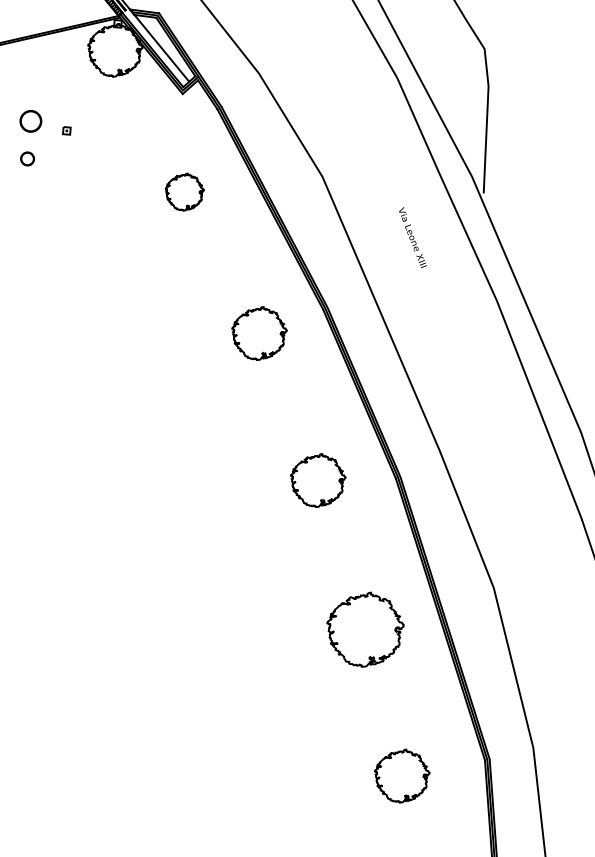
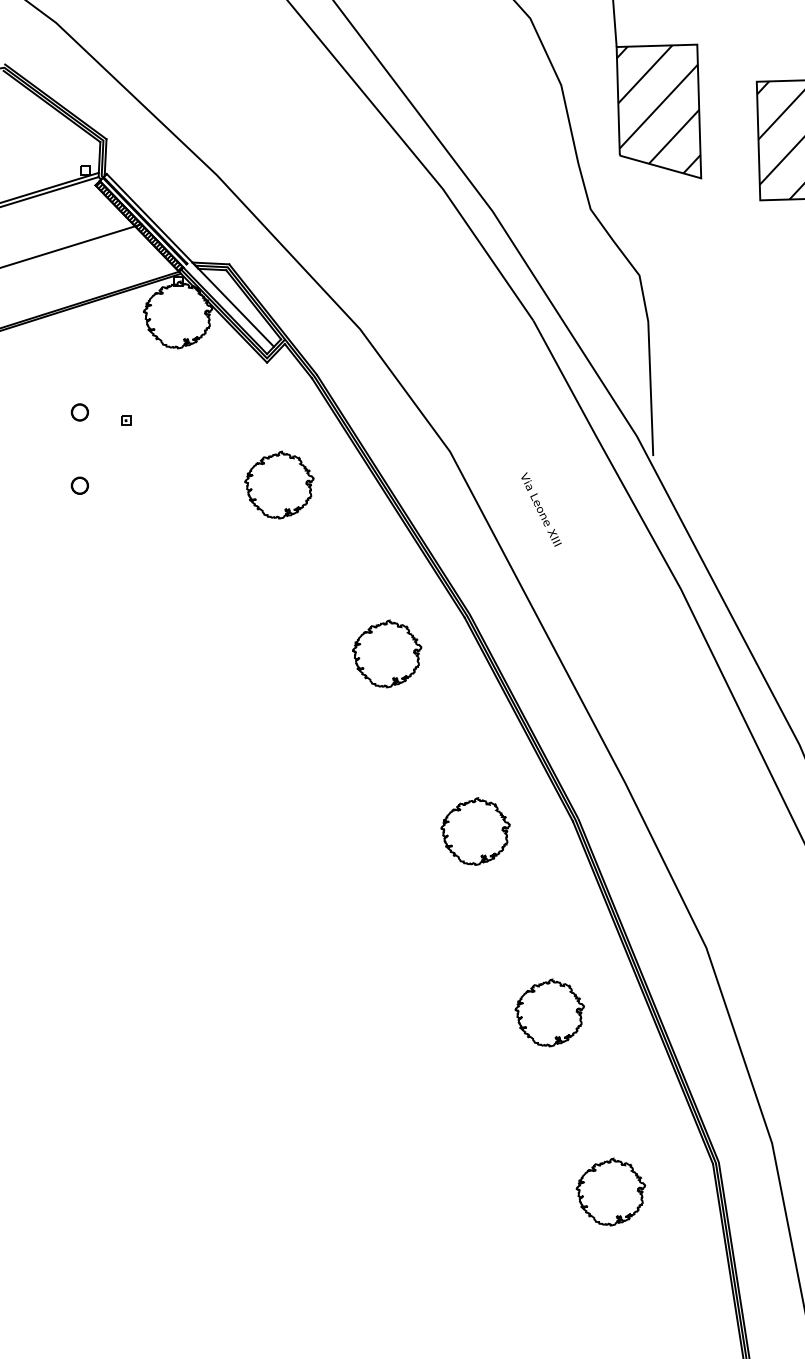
circle: (30, 121) -> (79, 412), size x0.62
circle: (27, 158) -> (79, 485), moved
part: (184, 191) -> (279, 484), size x1.43
text: (413, 237) -> (541, 509), moved
part: (364, 629) -> (549, 1012), size x0.71

